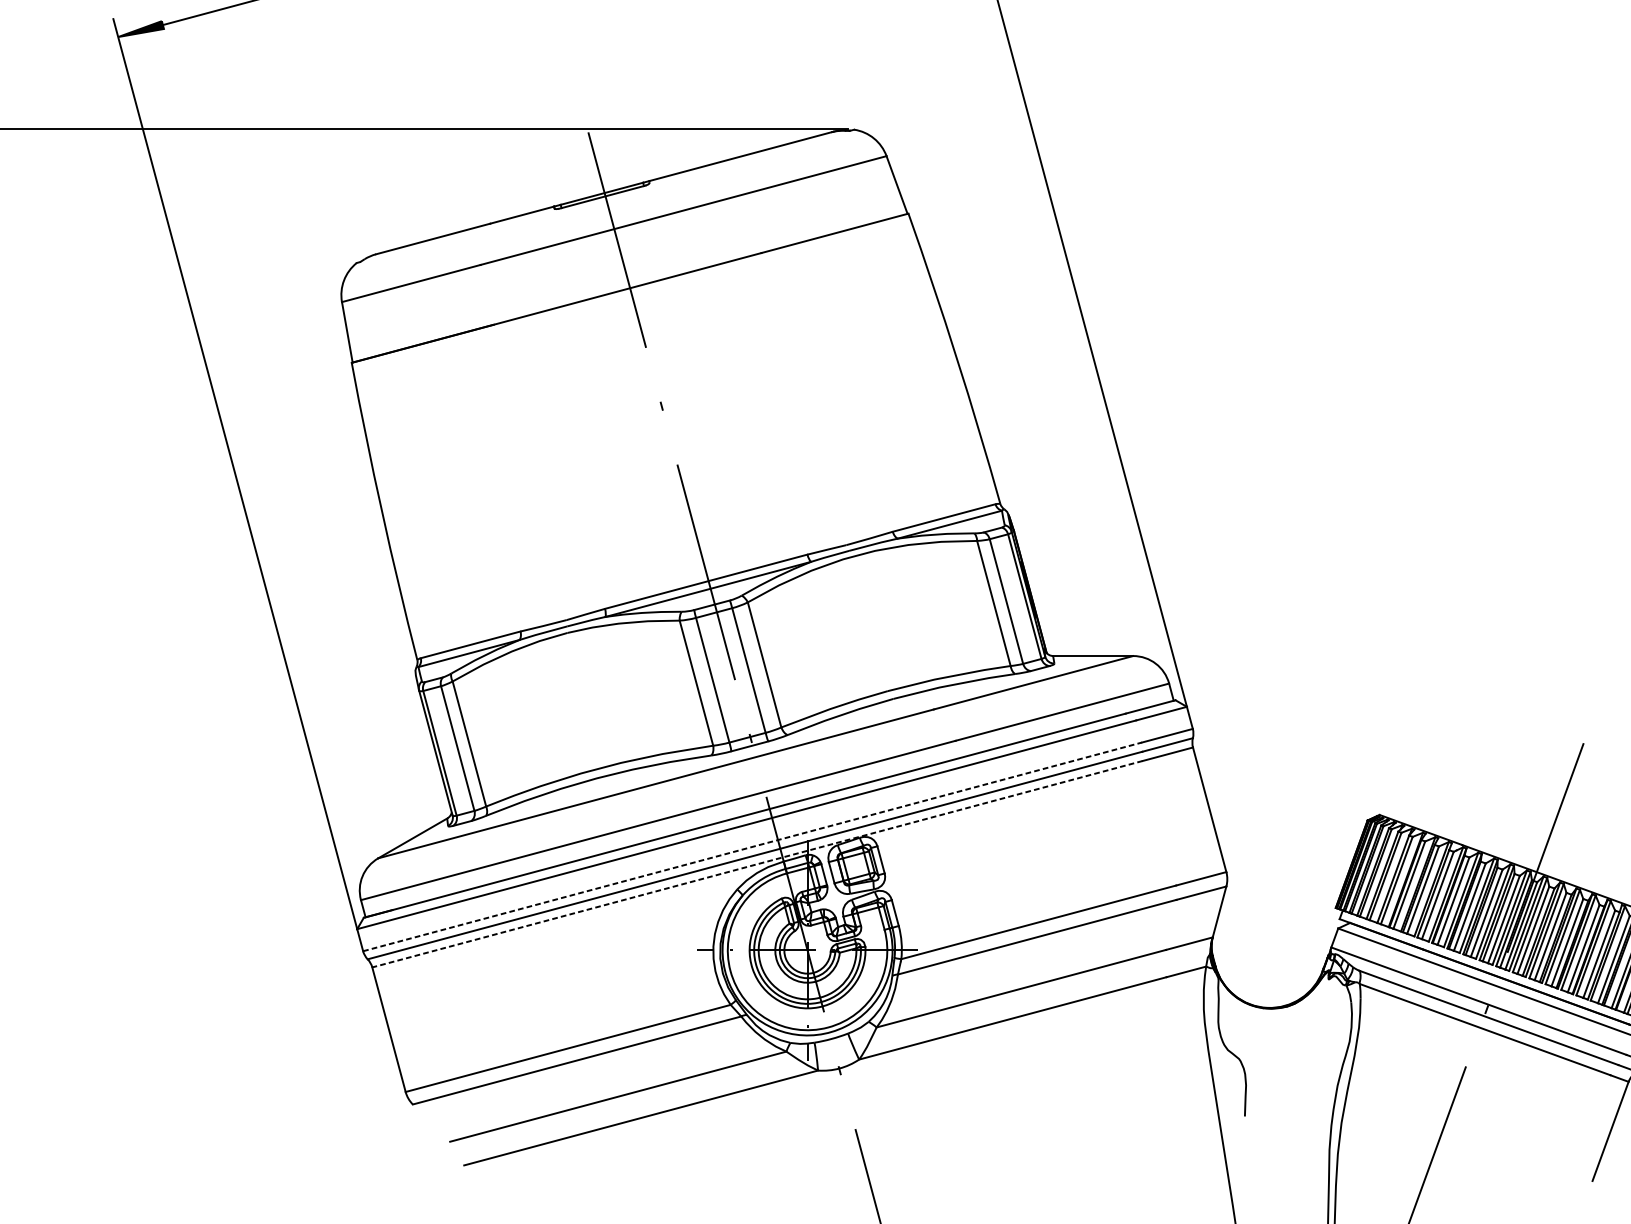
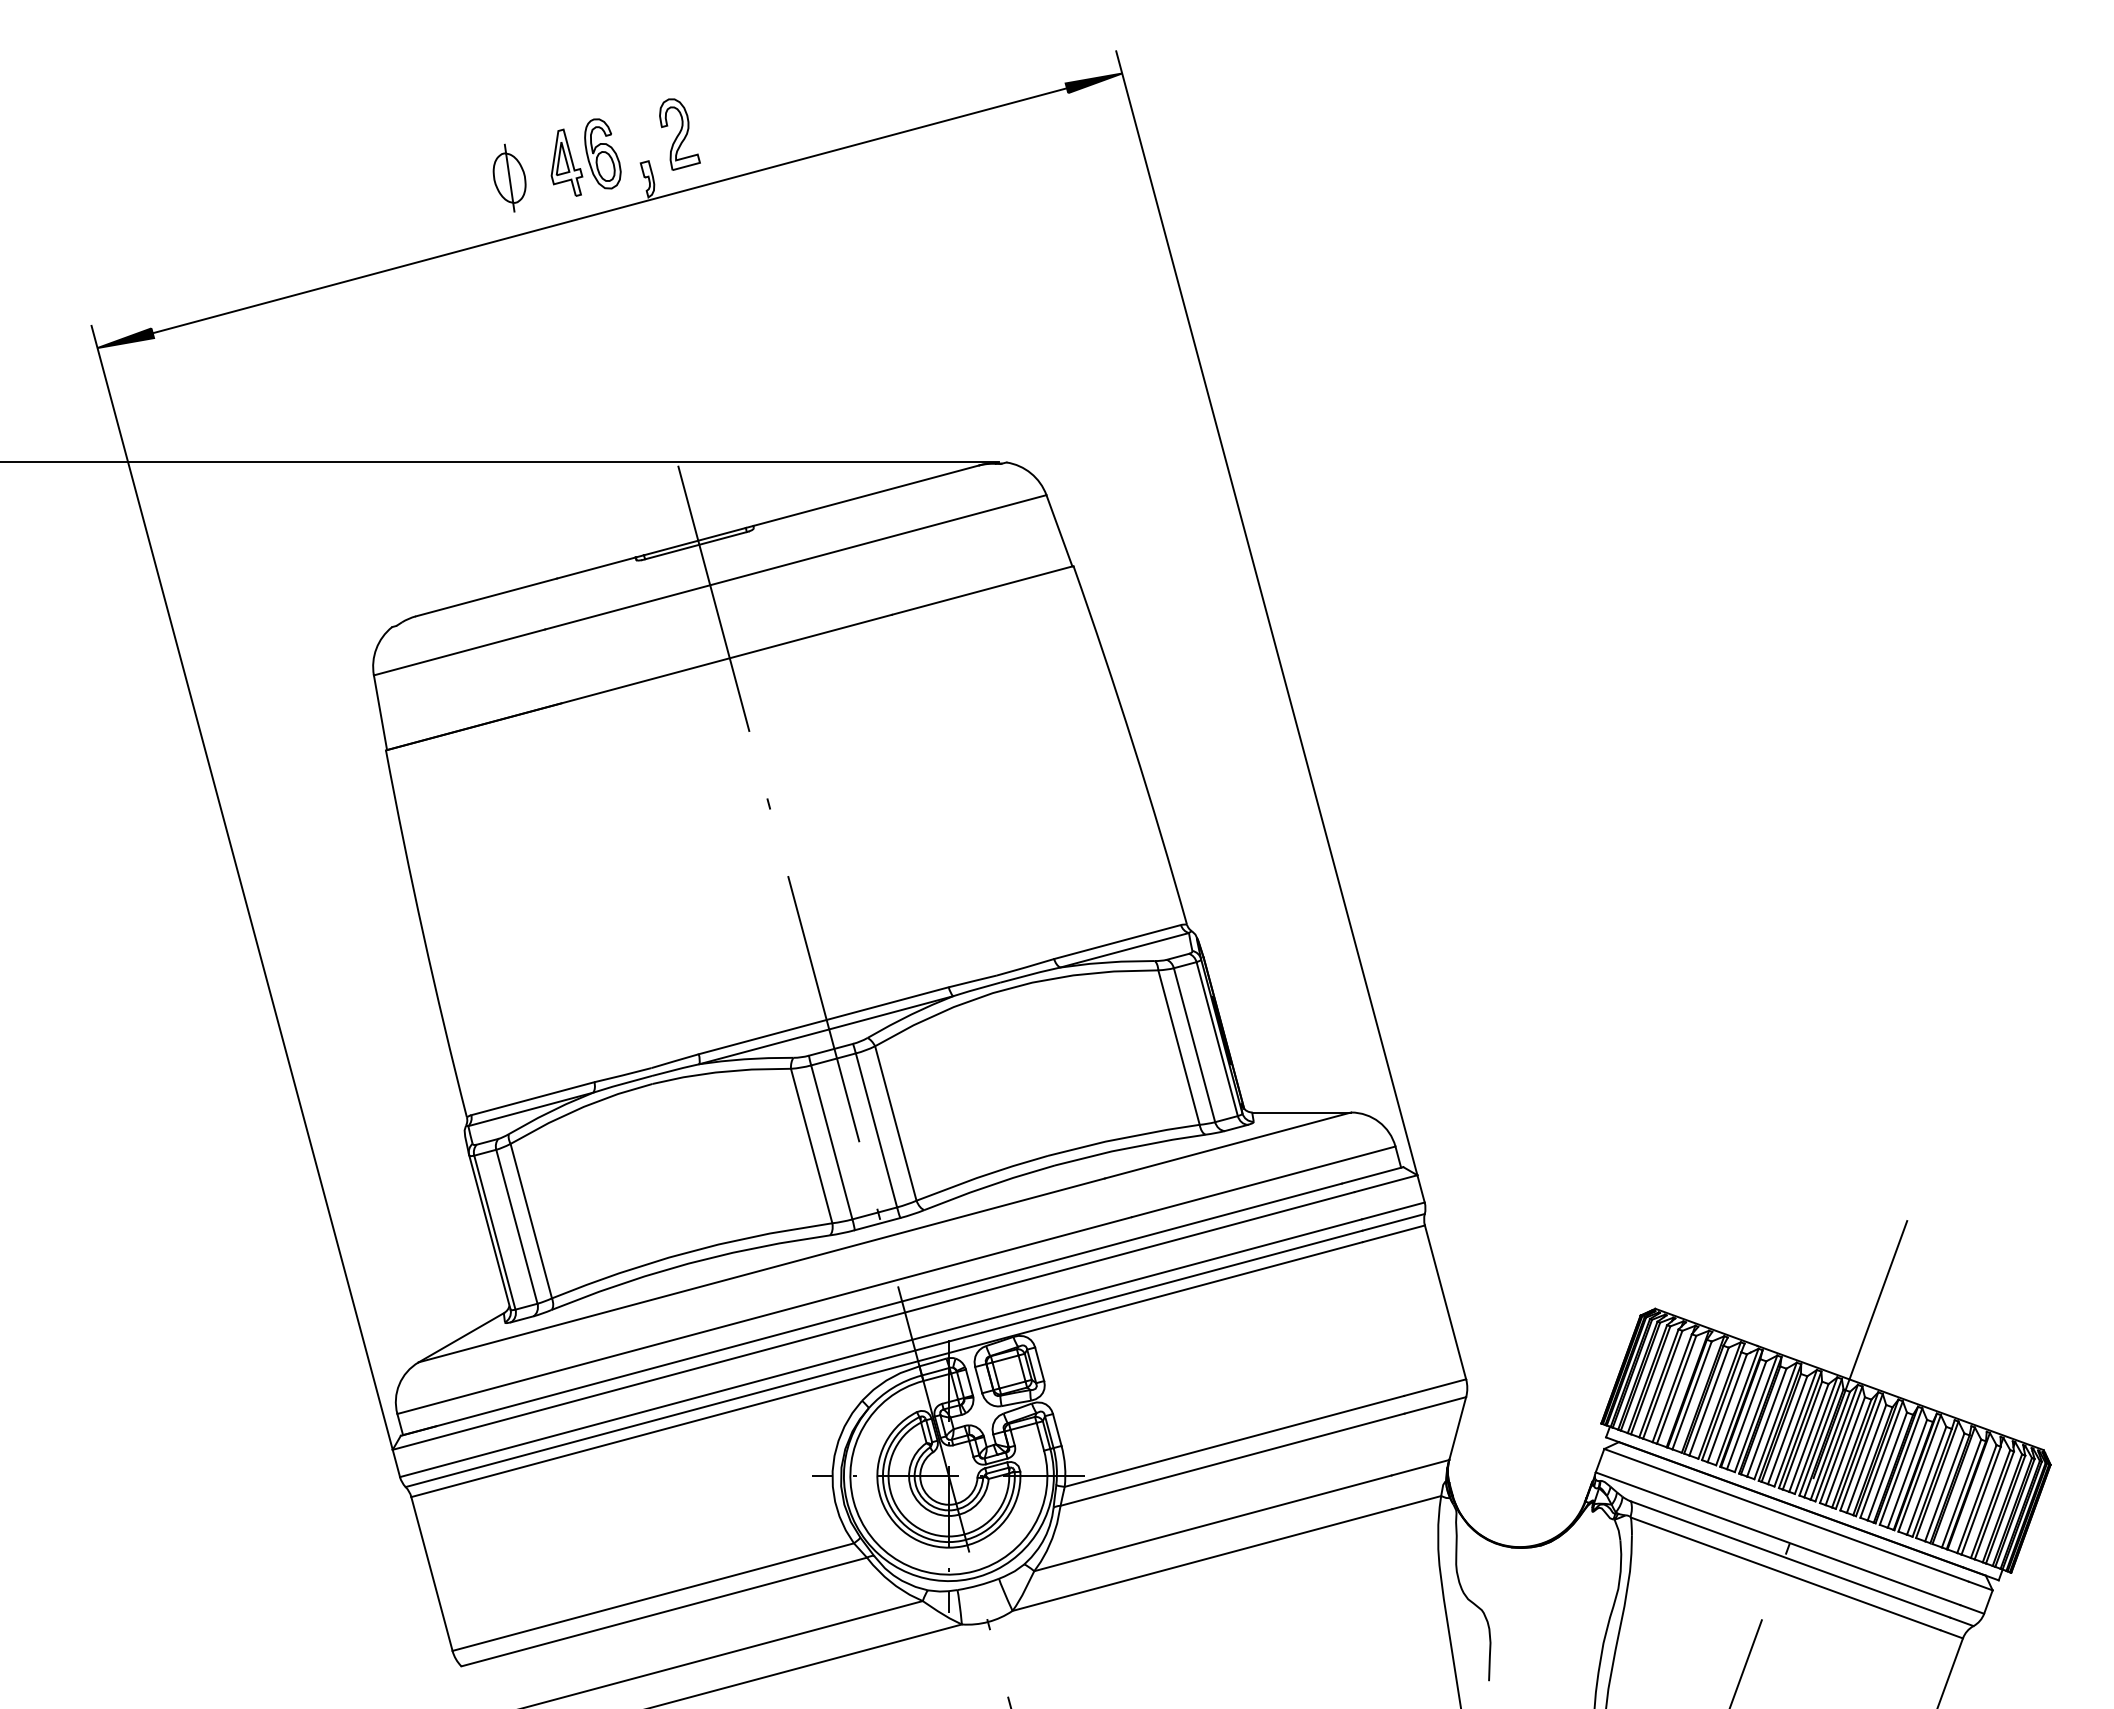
line: (752, 847) -> (881, 1348), dashed -> solid
line: (757, 864) -> (887, 1369), dashed -> solid

